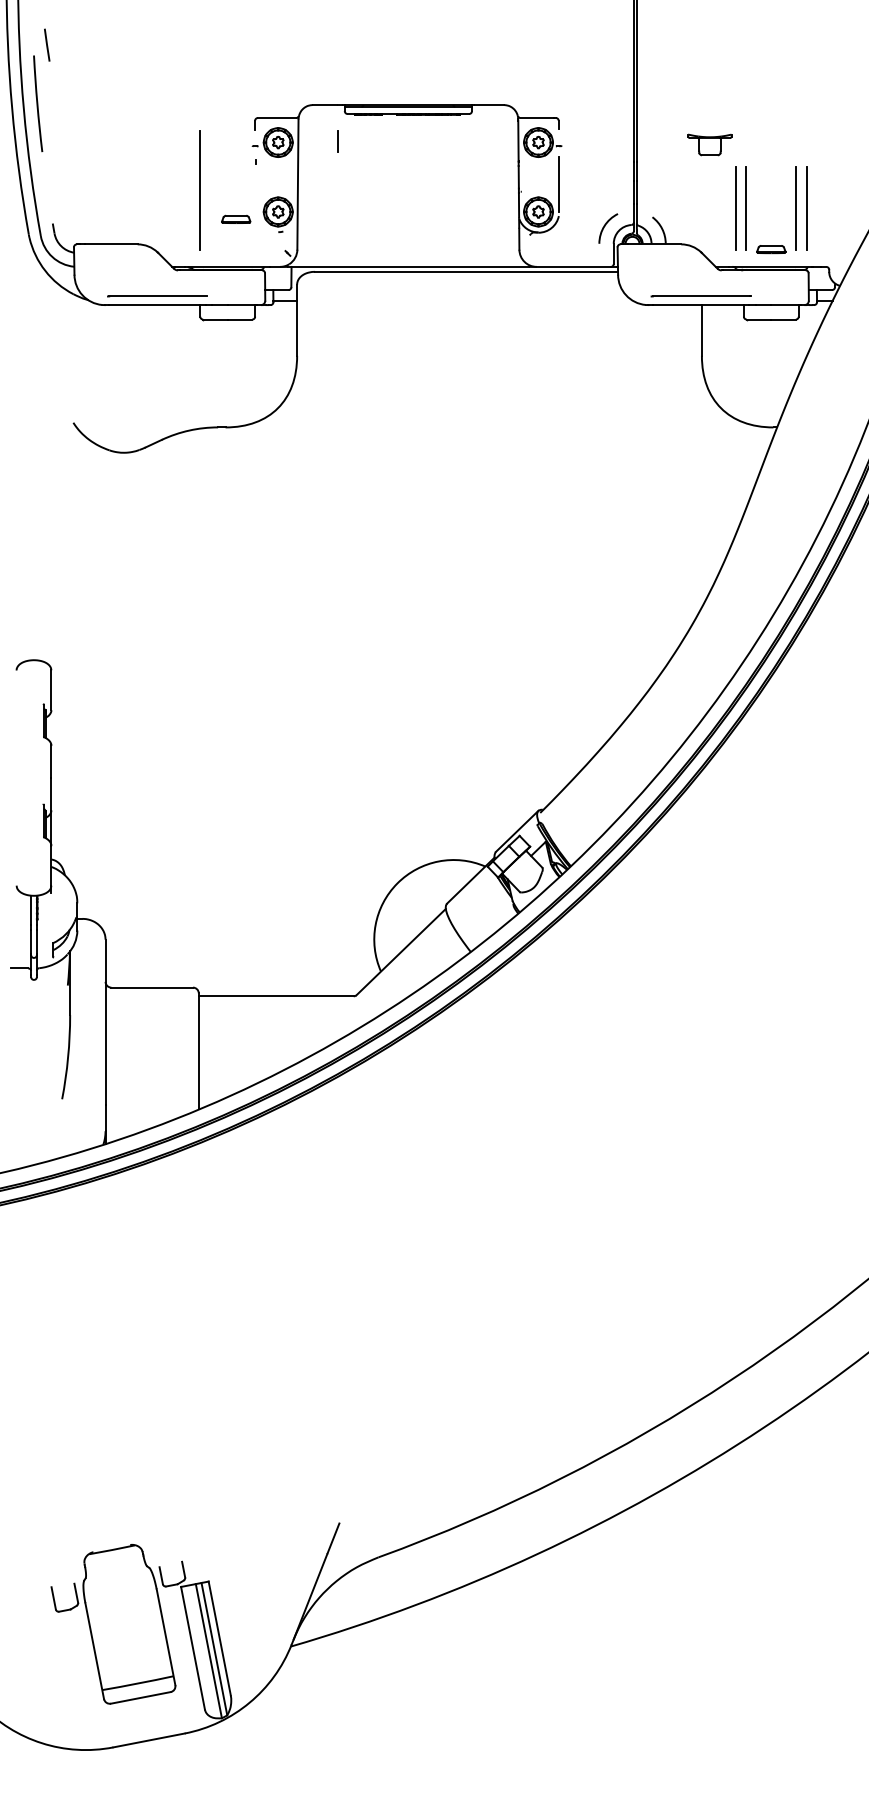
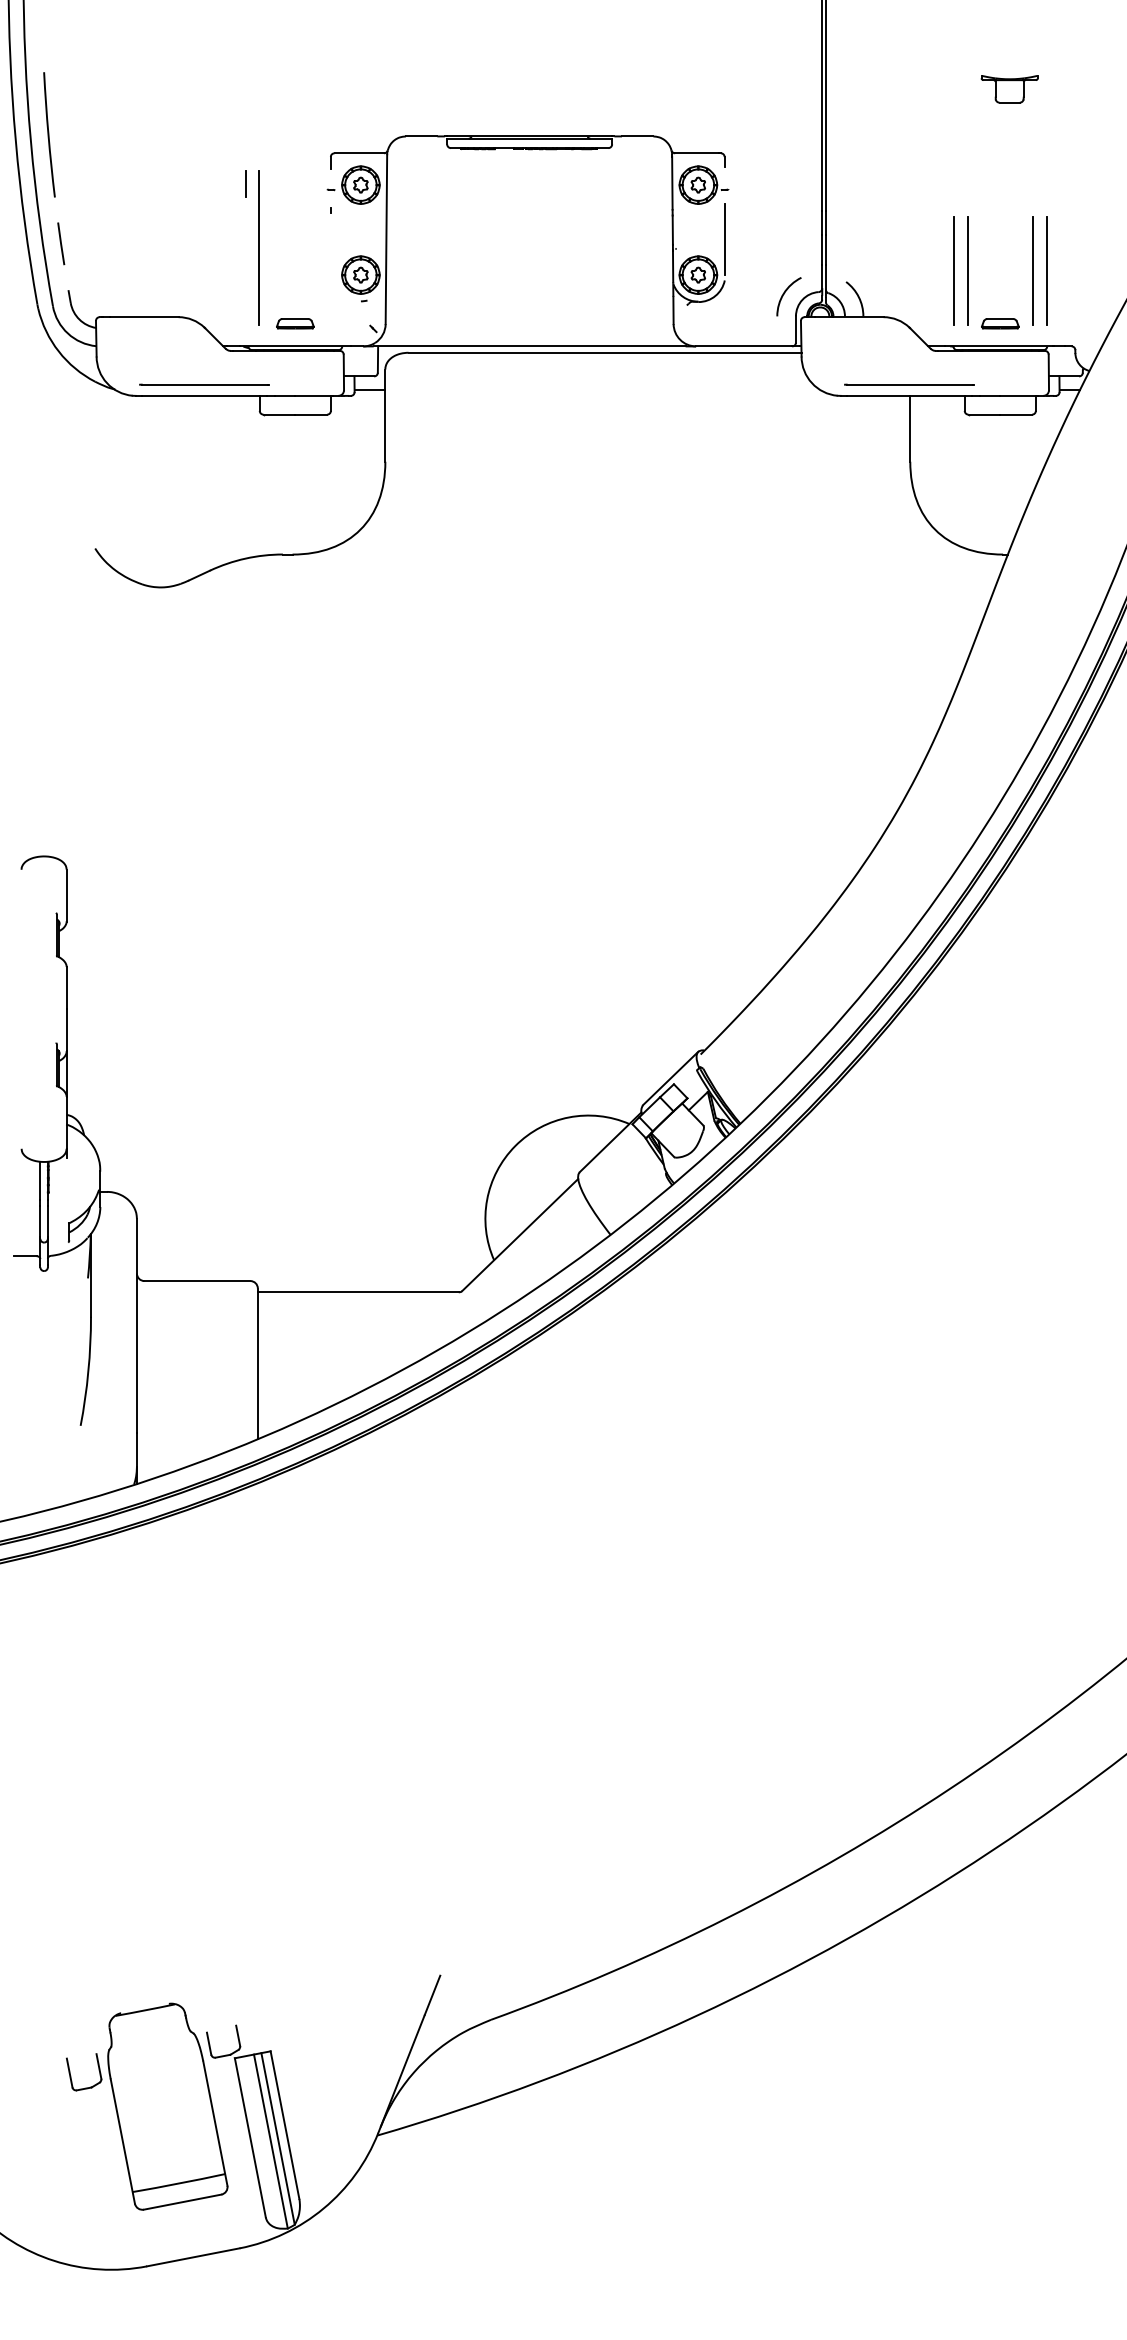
line: (47, 44) -> (61, 243), moved
line: (338, 141) -> (245, 183), moved
part: (709, 145) -> (1009, 89), moved
part: (236, 219) -> (295, 323), moved

